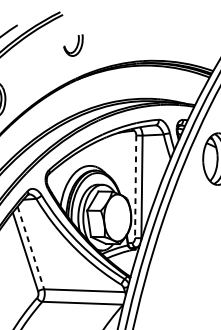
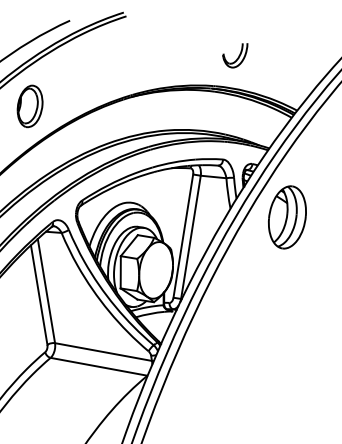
part: (74, 45) -> (235, 55), moved
line: (135, 187) -> (183, 236), dashed -> solid
line: (31, 248) -> (46, 291), dashed -> solid

